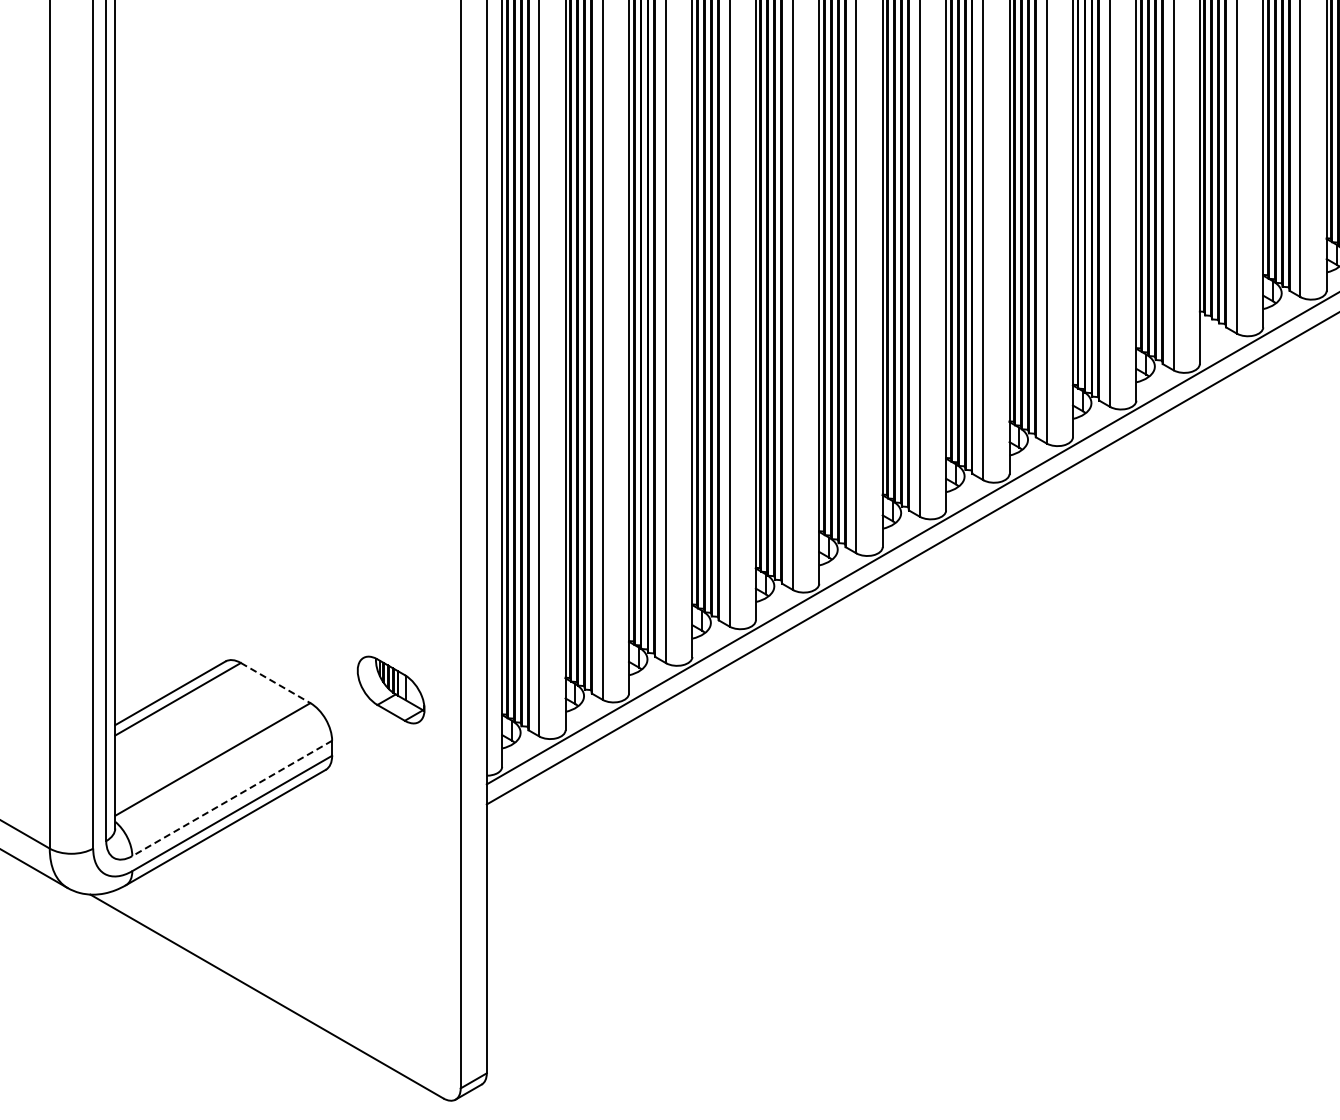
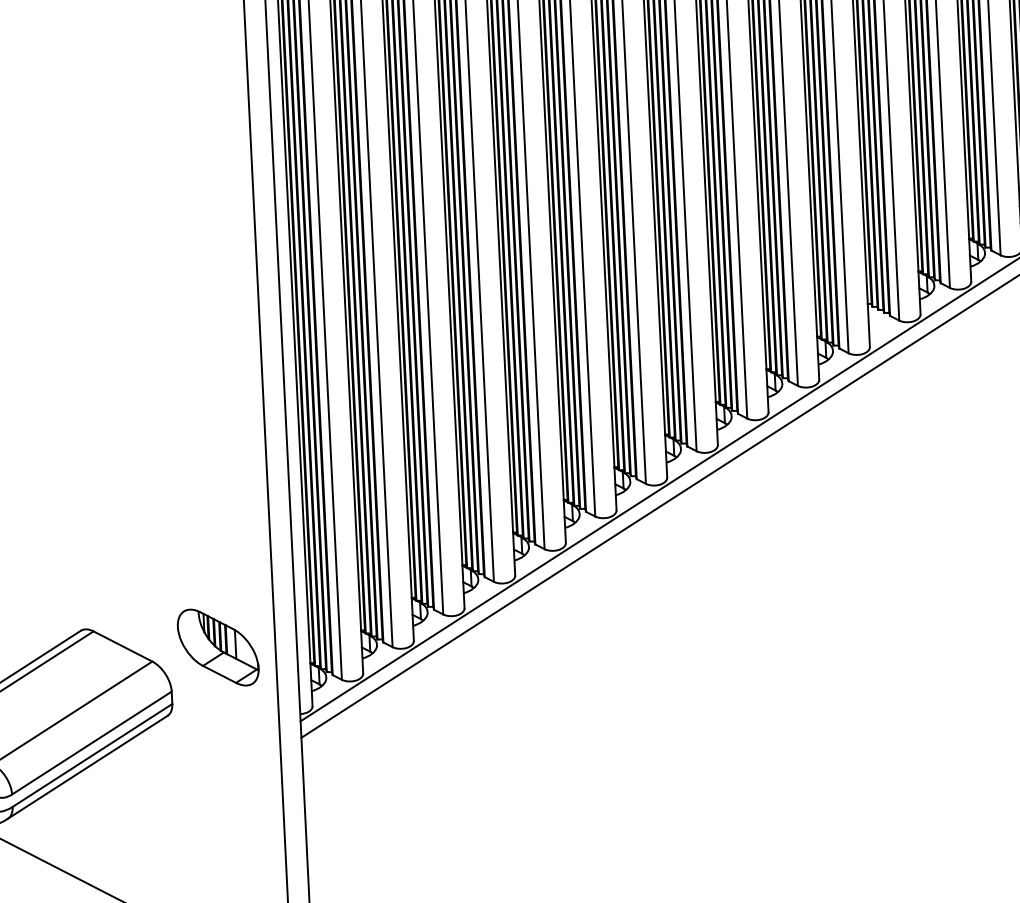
line: (276, 683) -> (123, 646), dashed -> solid
part: (390, 689) -> (217, 647), size x1.43
line: (231, 798) -> (91, 743), dashed -> solid

